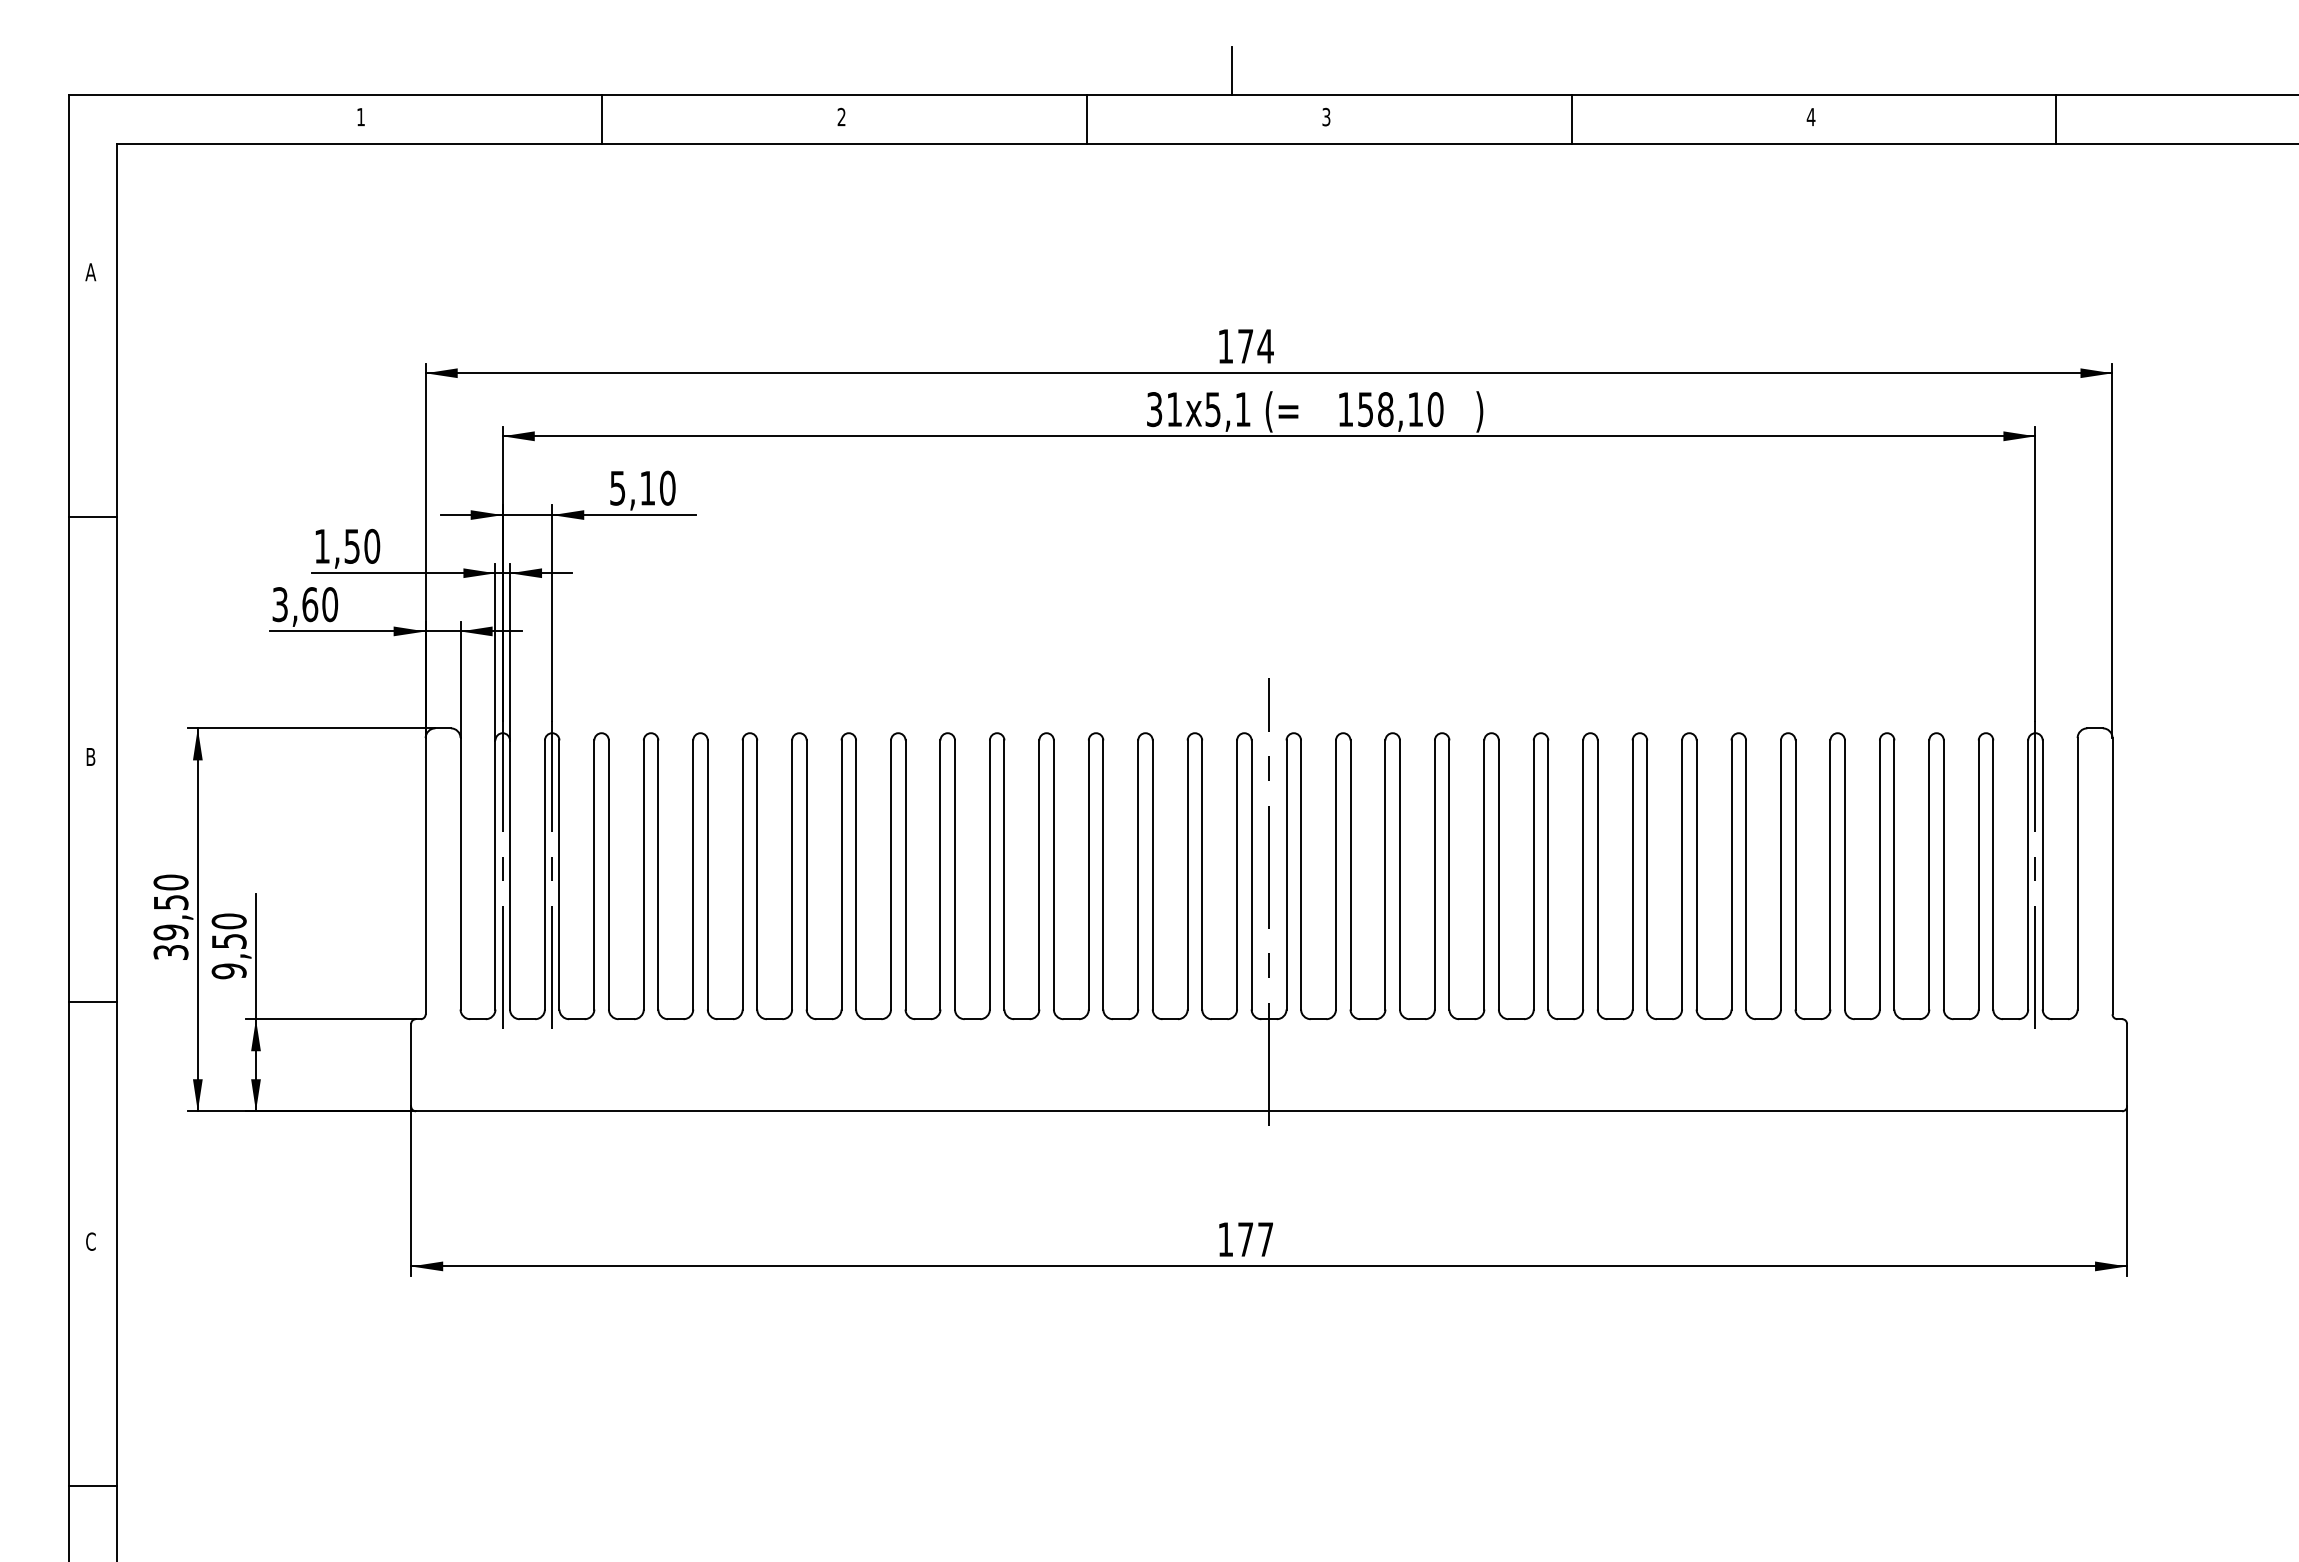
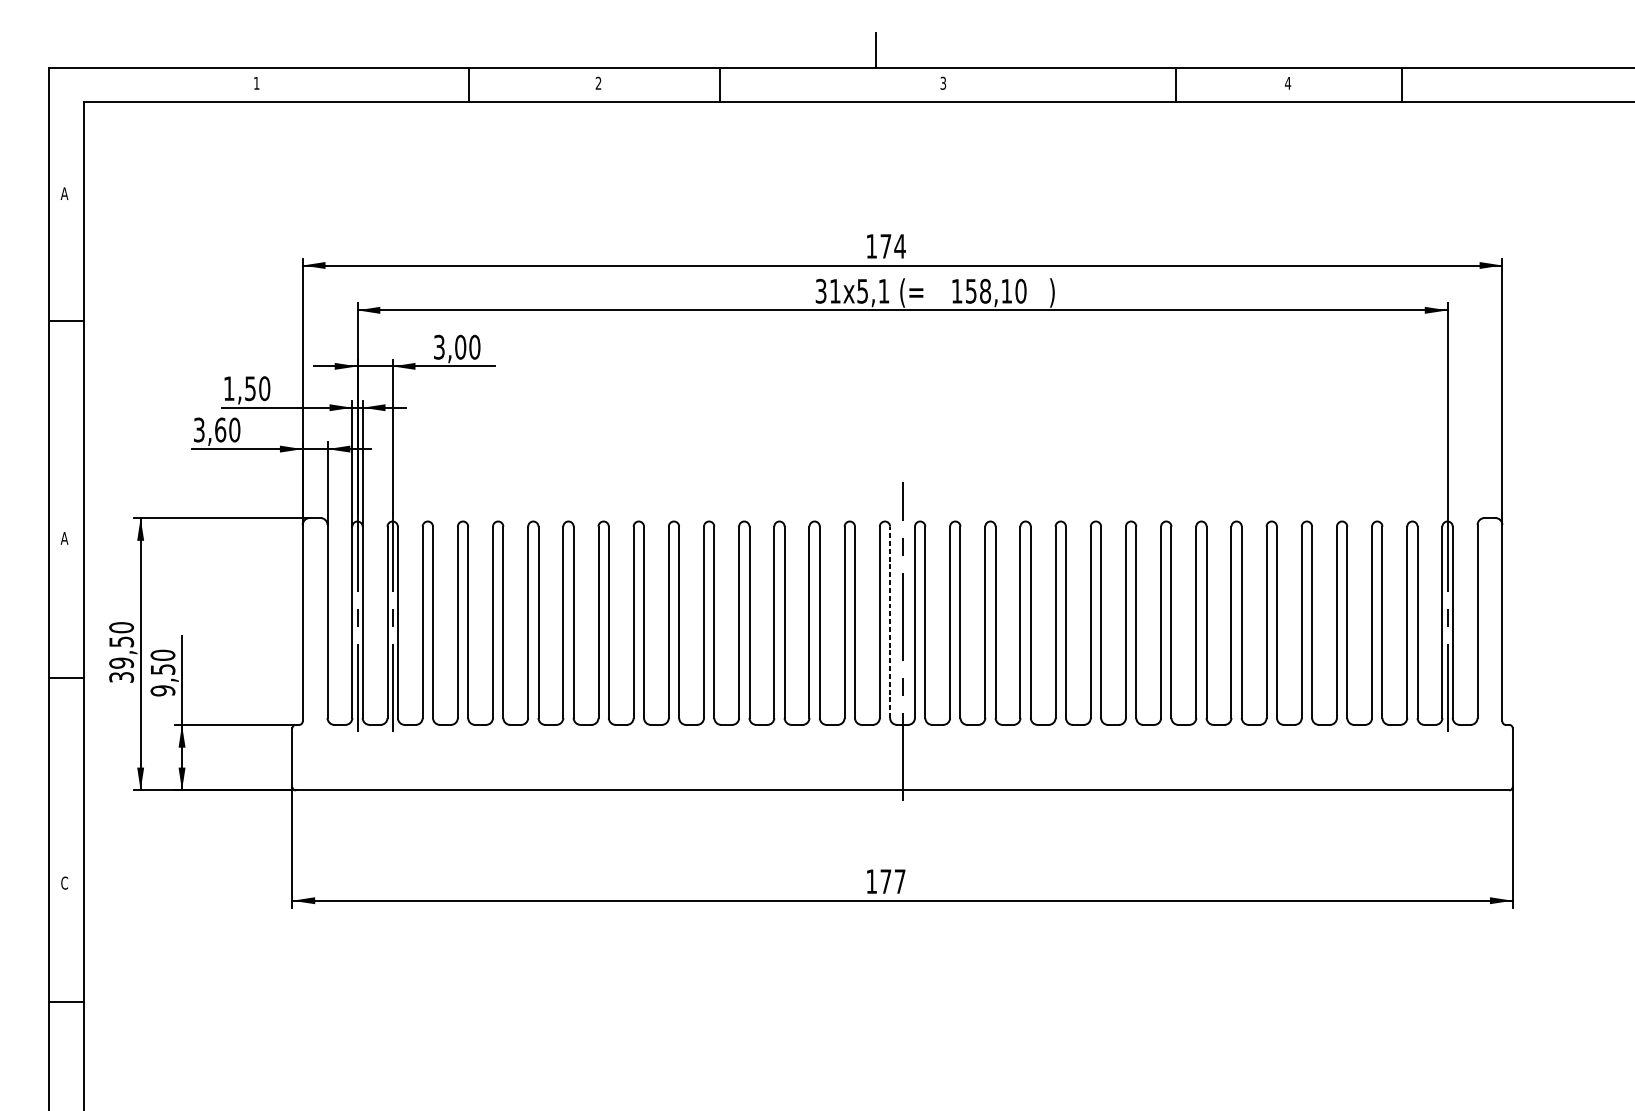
line: (602, 119) -> (469, 85), moved
line: (1086, 119) -> (720, 85), moved
line: (1571, 119) -> (1175, 85), moved
line: (2056, 119) -> (1402, 85), moved
text: (632, 487) -> (449, 346), 5,10 -> 3,00
line: (92, 516) -> (65, 321), moved
text: (90, 756) -> (64, 538), B -> A
line: (1251, 874) -> (890, 621), solid -> dashed
line: (92, 1001) -> (65, 678), moved
line: (92, 1486) -> (65, 1001), moved

